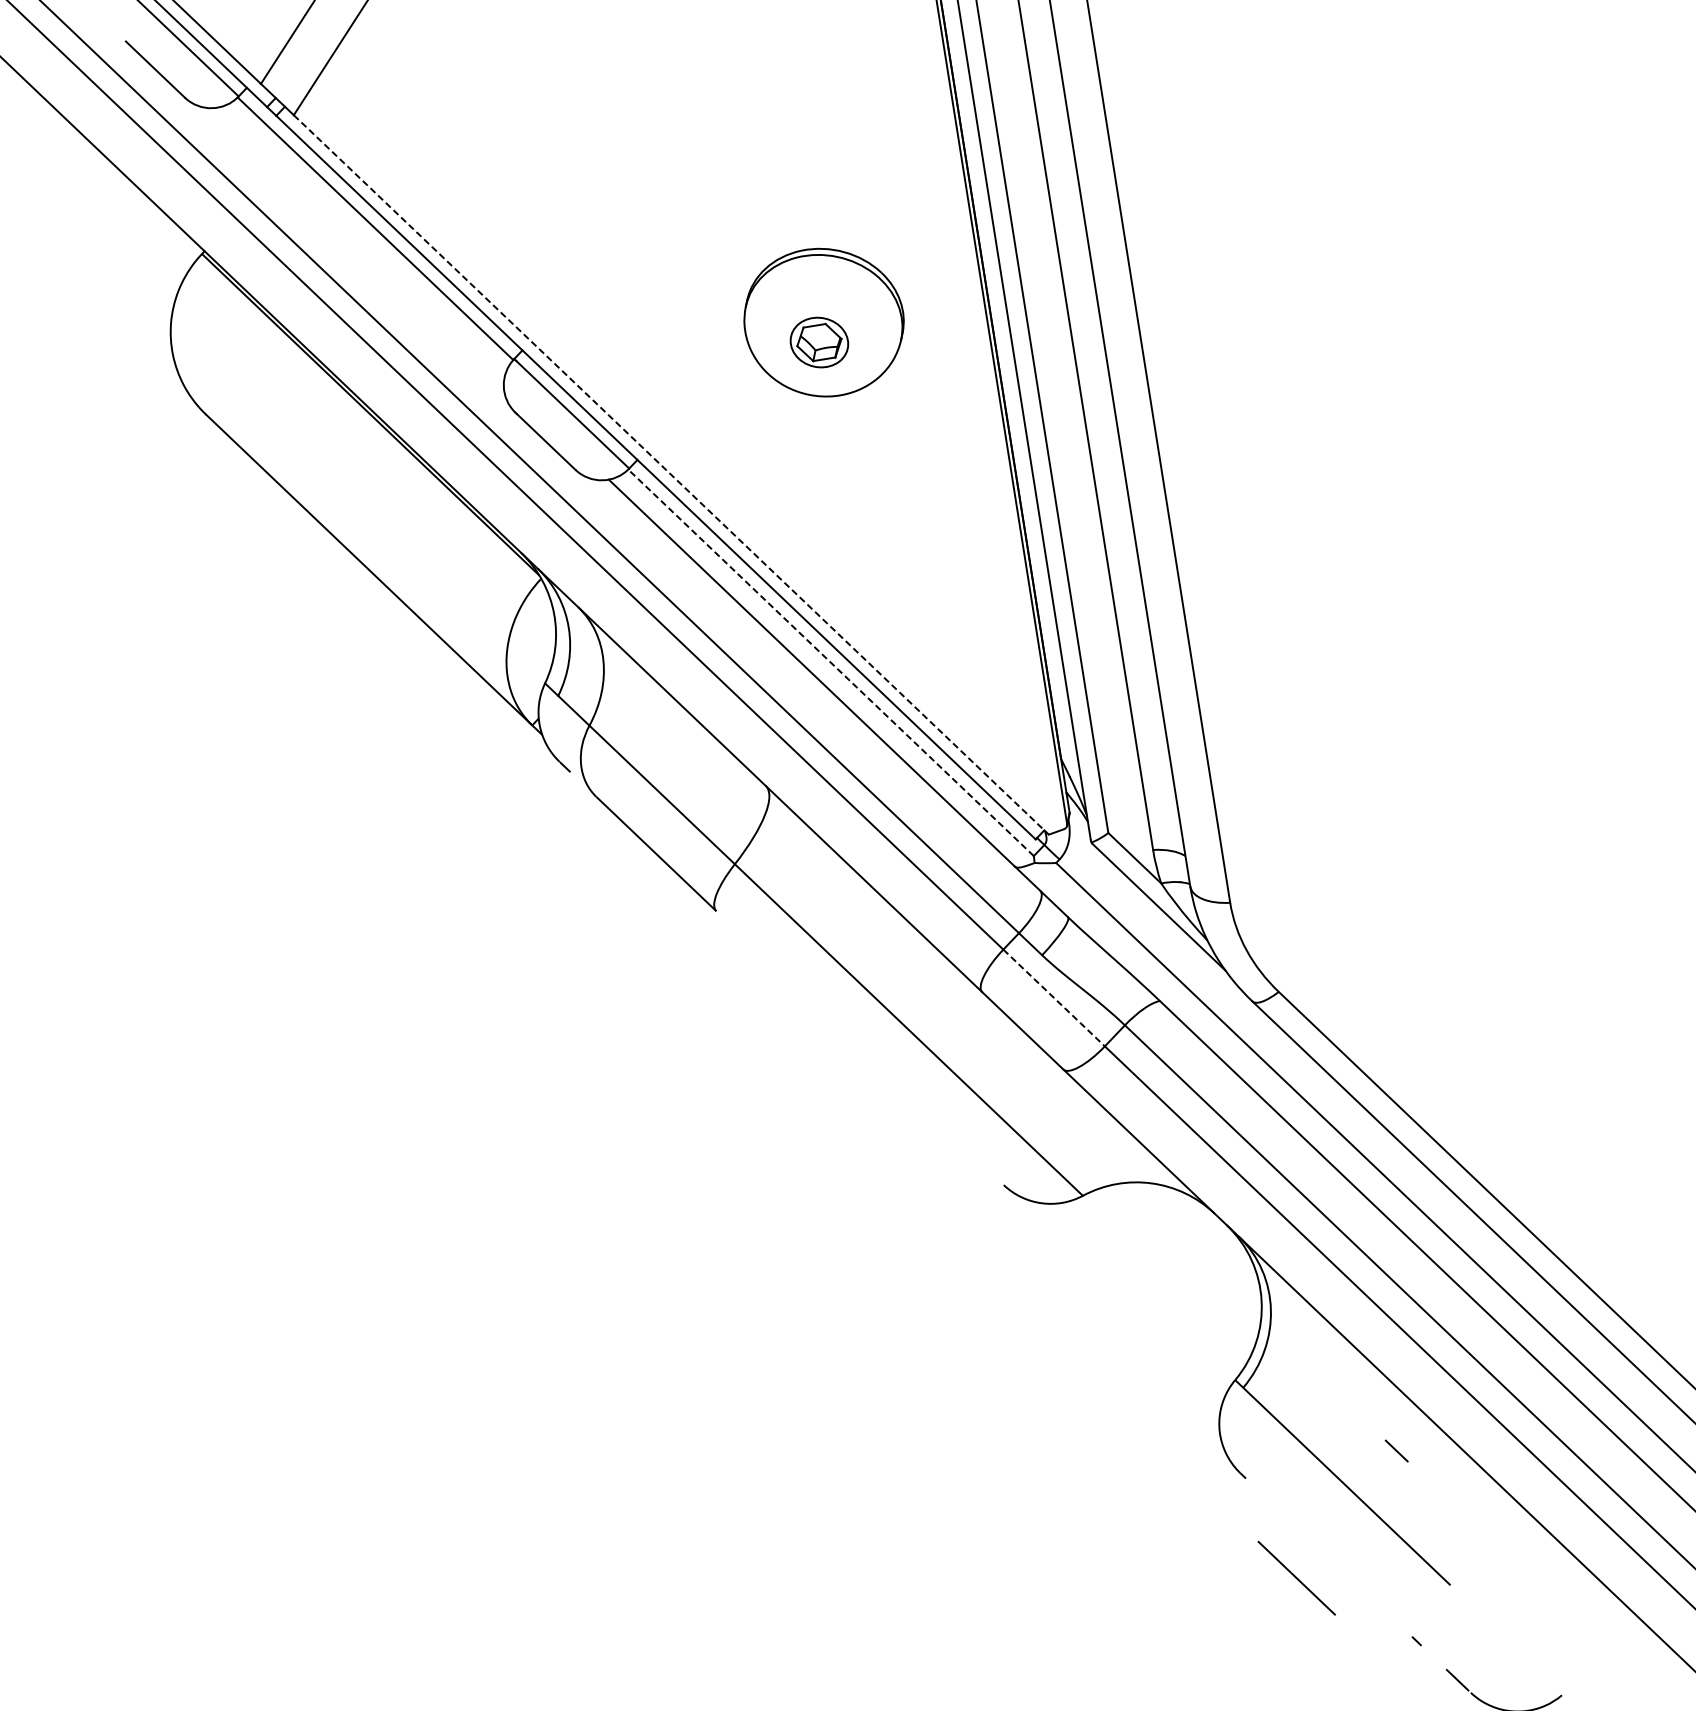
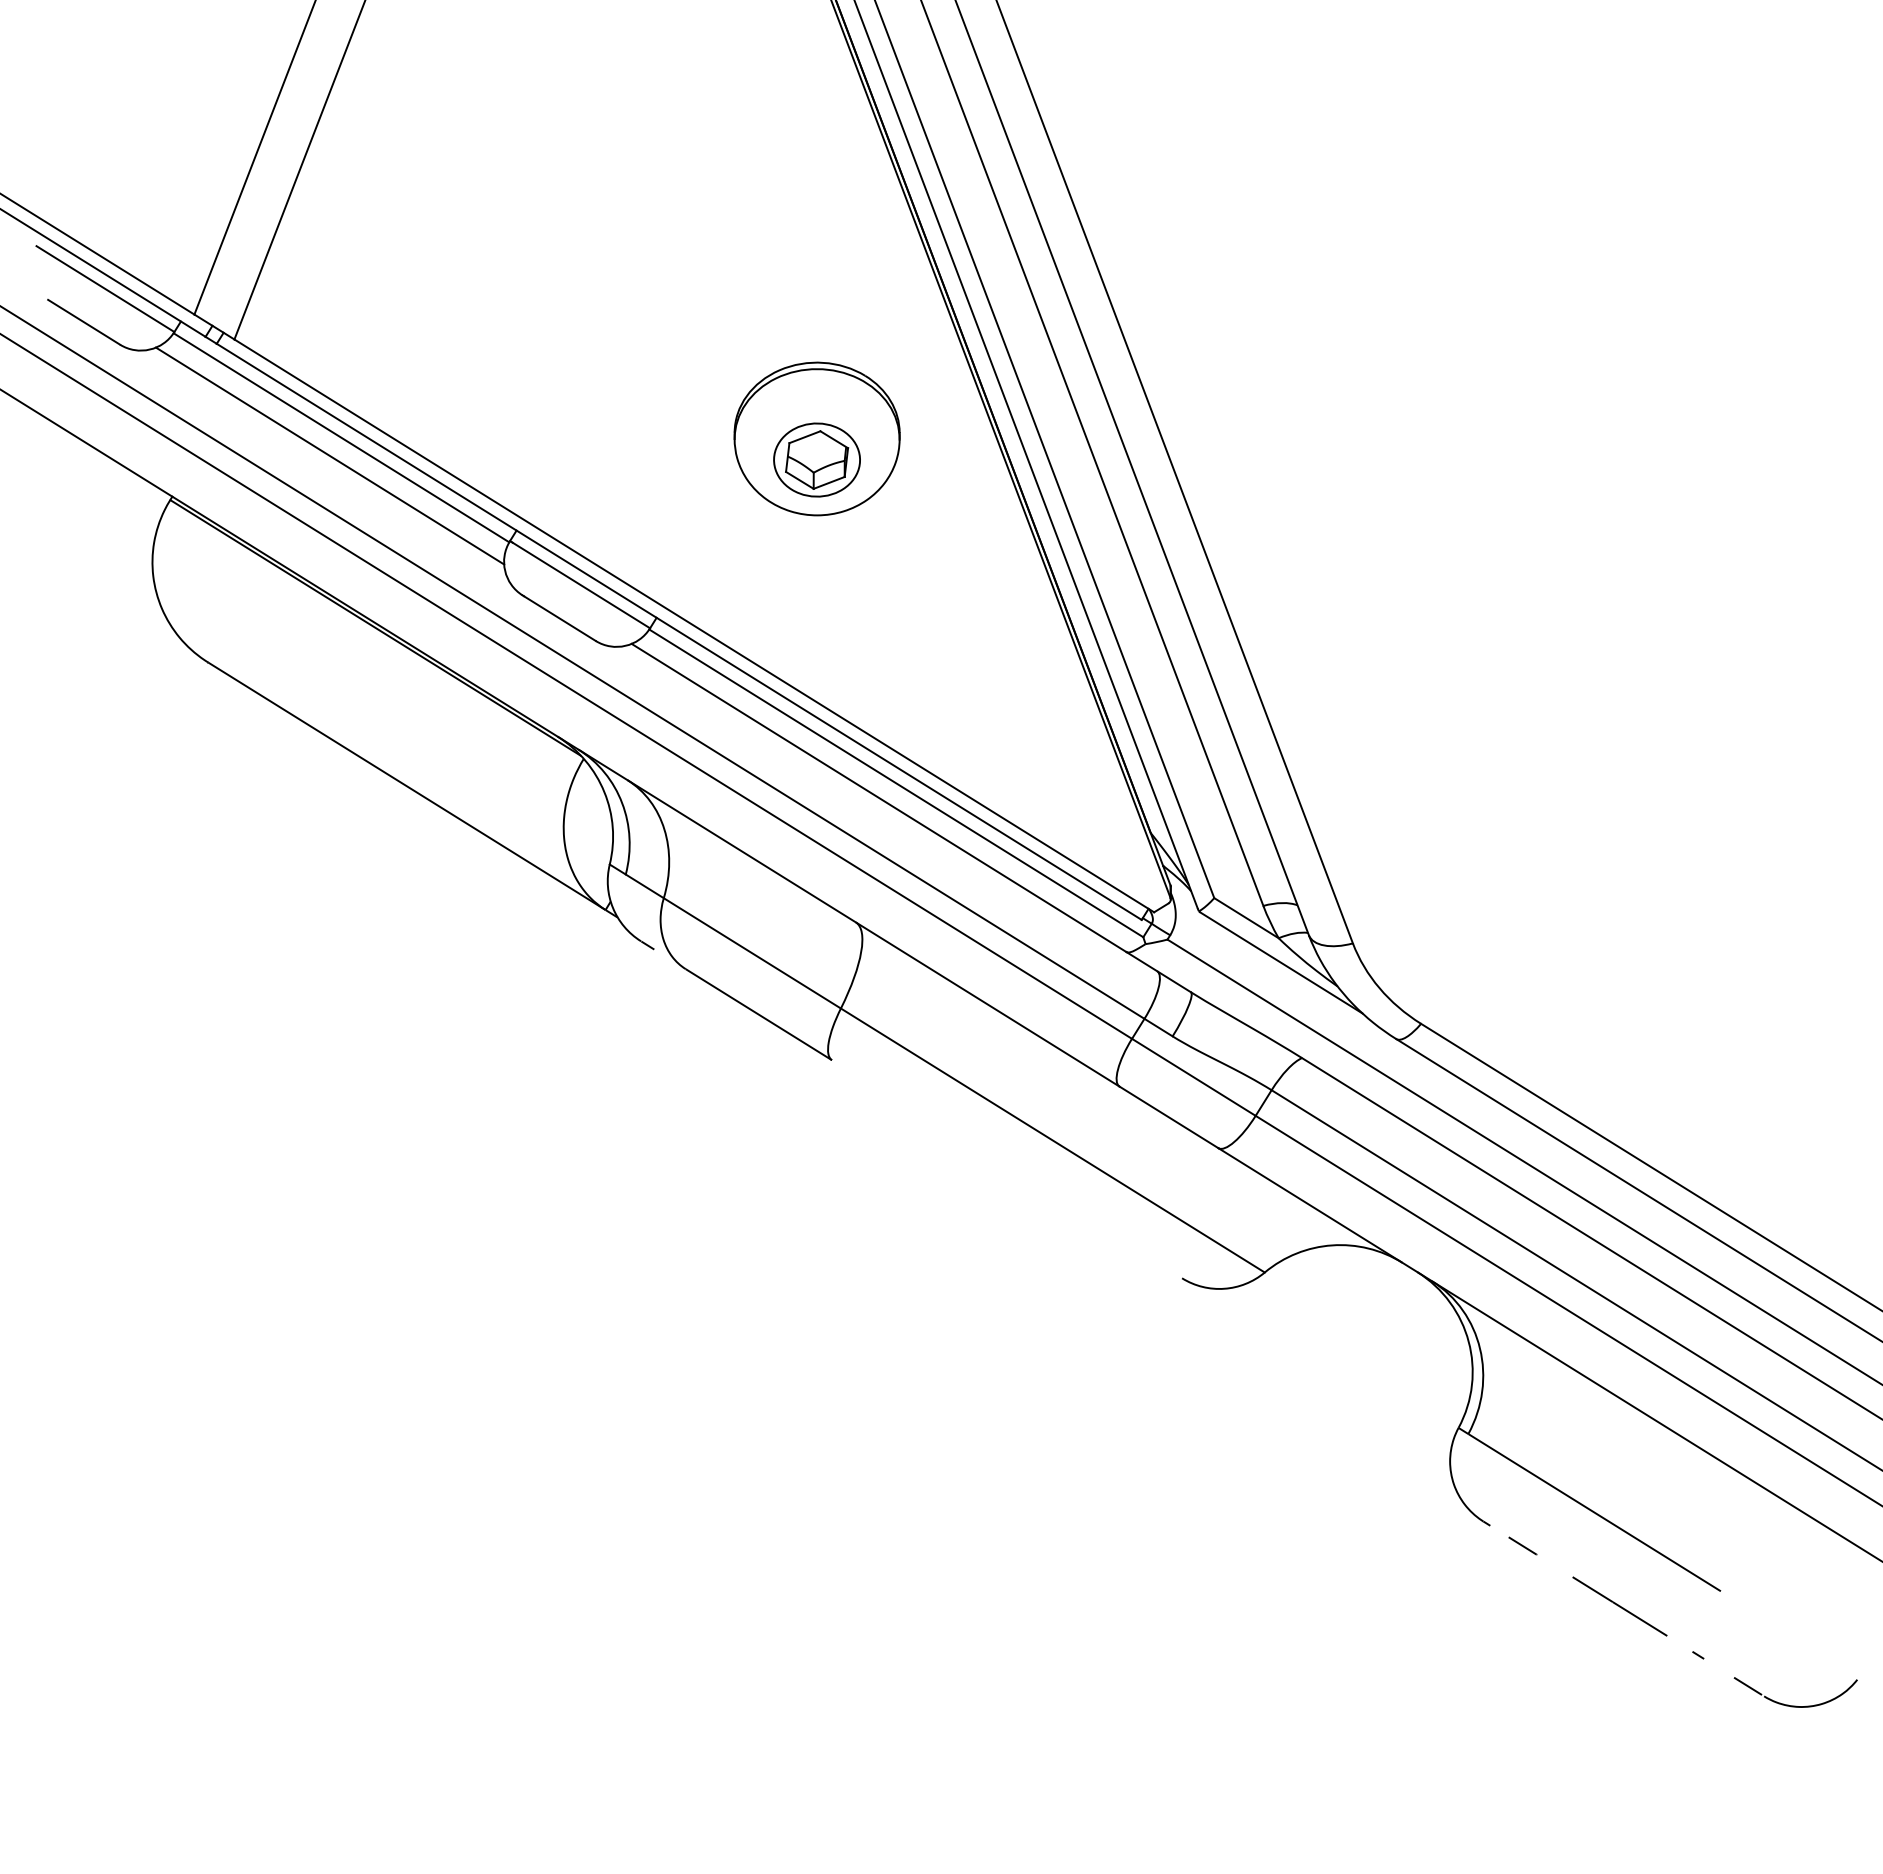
line: (361, 243) -> (330, 455), added
part: (819, 341) -> (816, 459), size x1.43
line: (671, 474) -> (694, 625), dashed -> solid
line: (830, 662) -> (895, 783), dashed -> solid
line: (1053, 998) -> (1193, 1077), dashed -> solid
line: (1396, 1450) -> (1522, 1545), moved
line: (1296, 1578) -> (1619, 1606), moved

